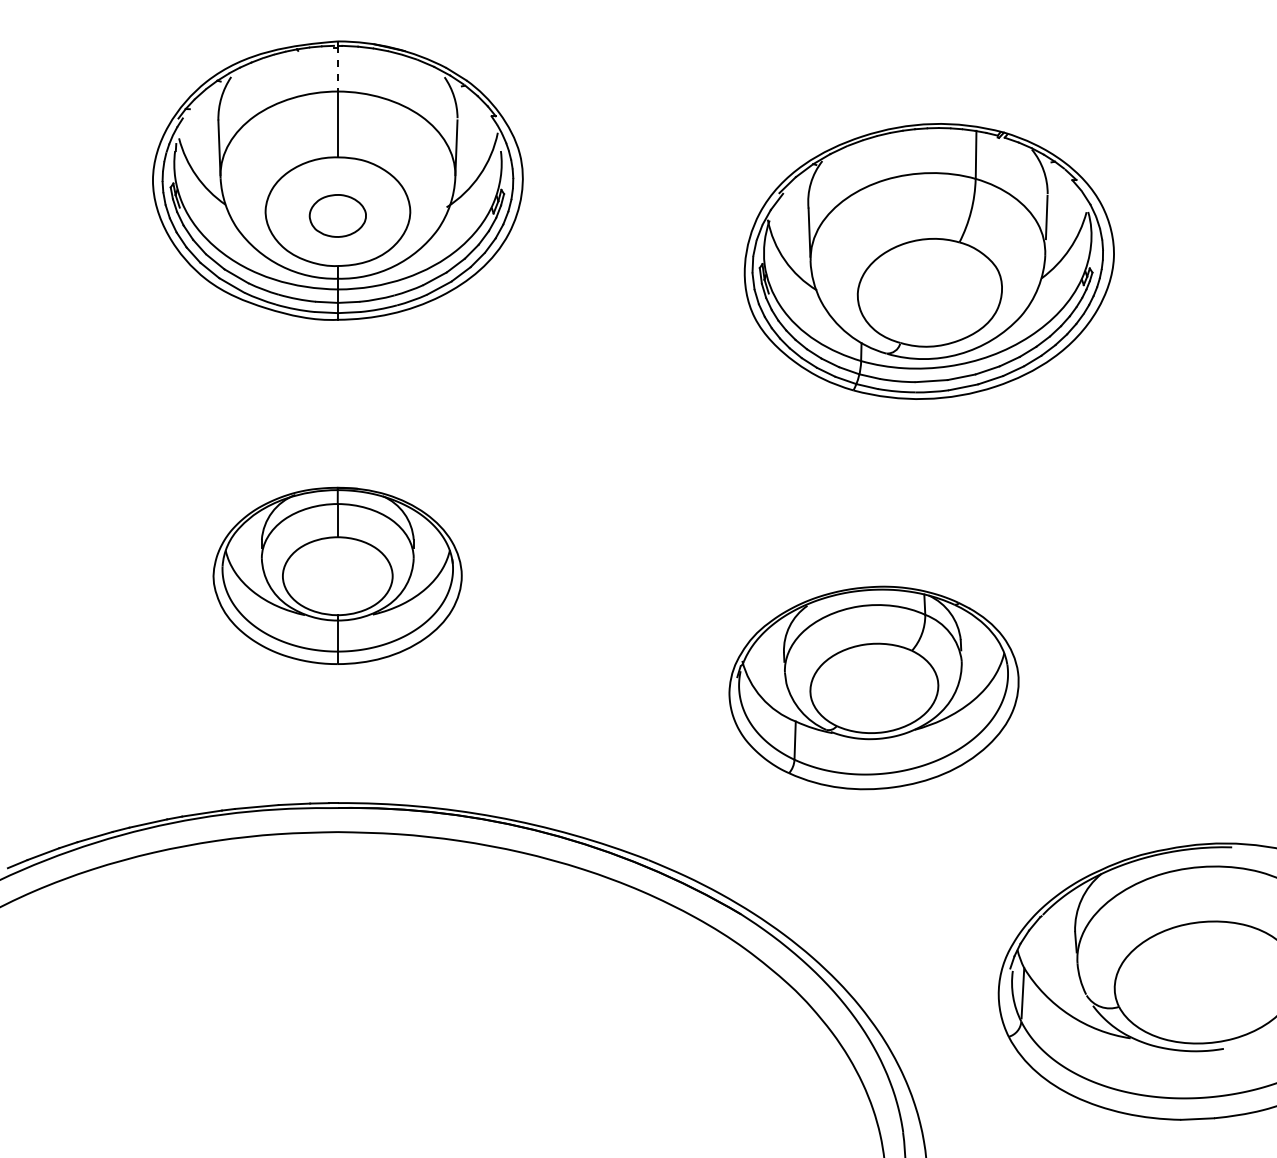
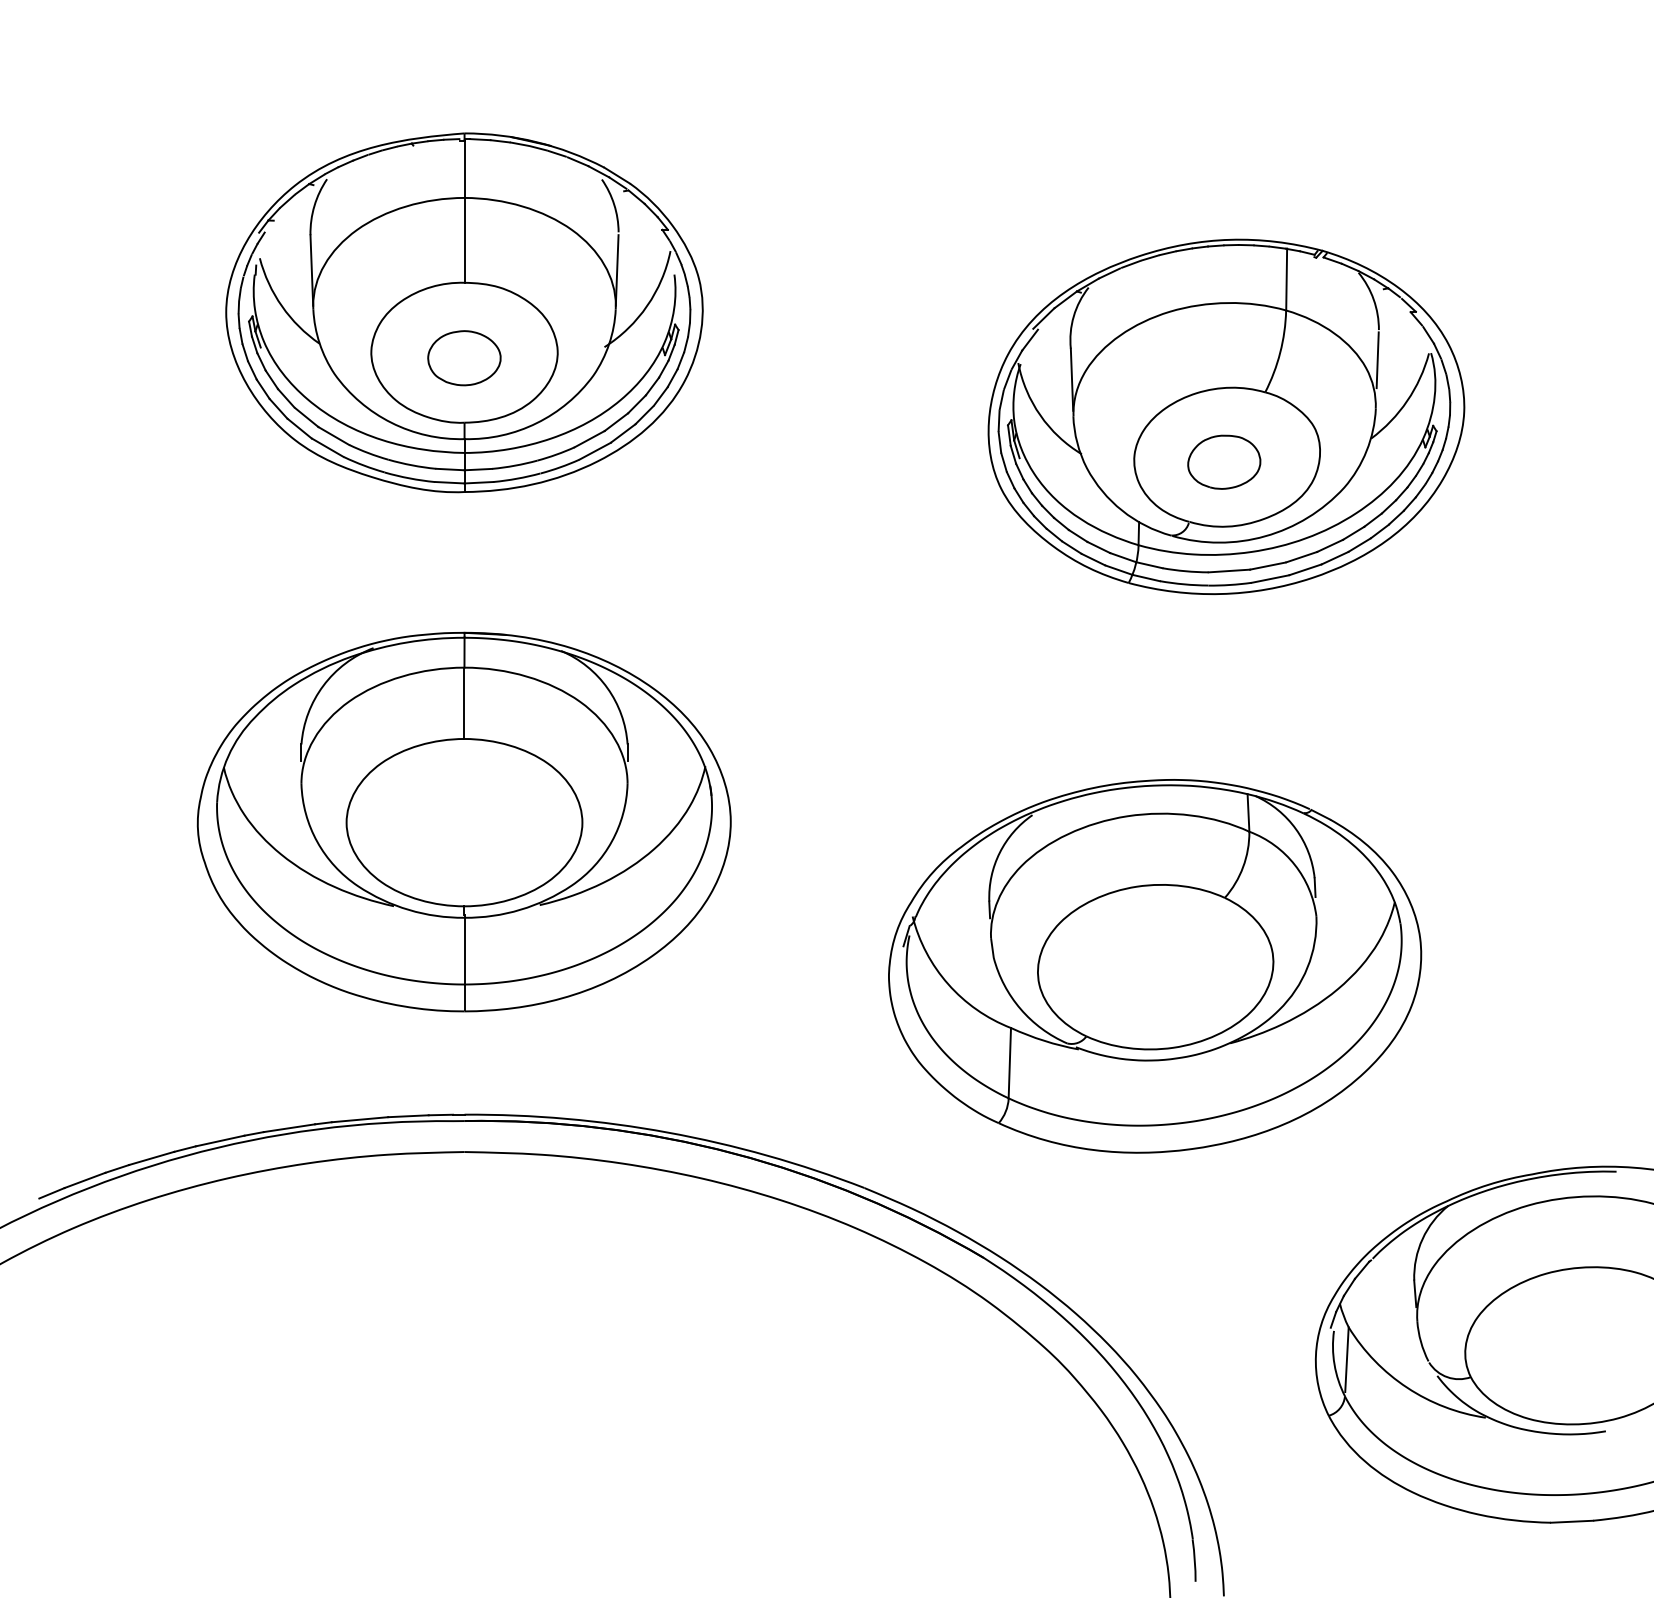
line: (337, 69) -> (464, 169), dashed -> solid
curve: (927, 276) -> (1224, 436), added
part: (337, 575) -> (463, 821), size x1.67
part: (874, 688) -> (1155, 966), size x1.43

